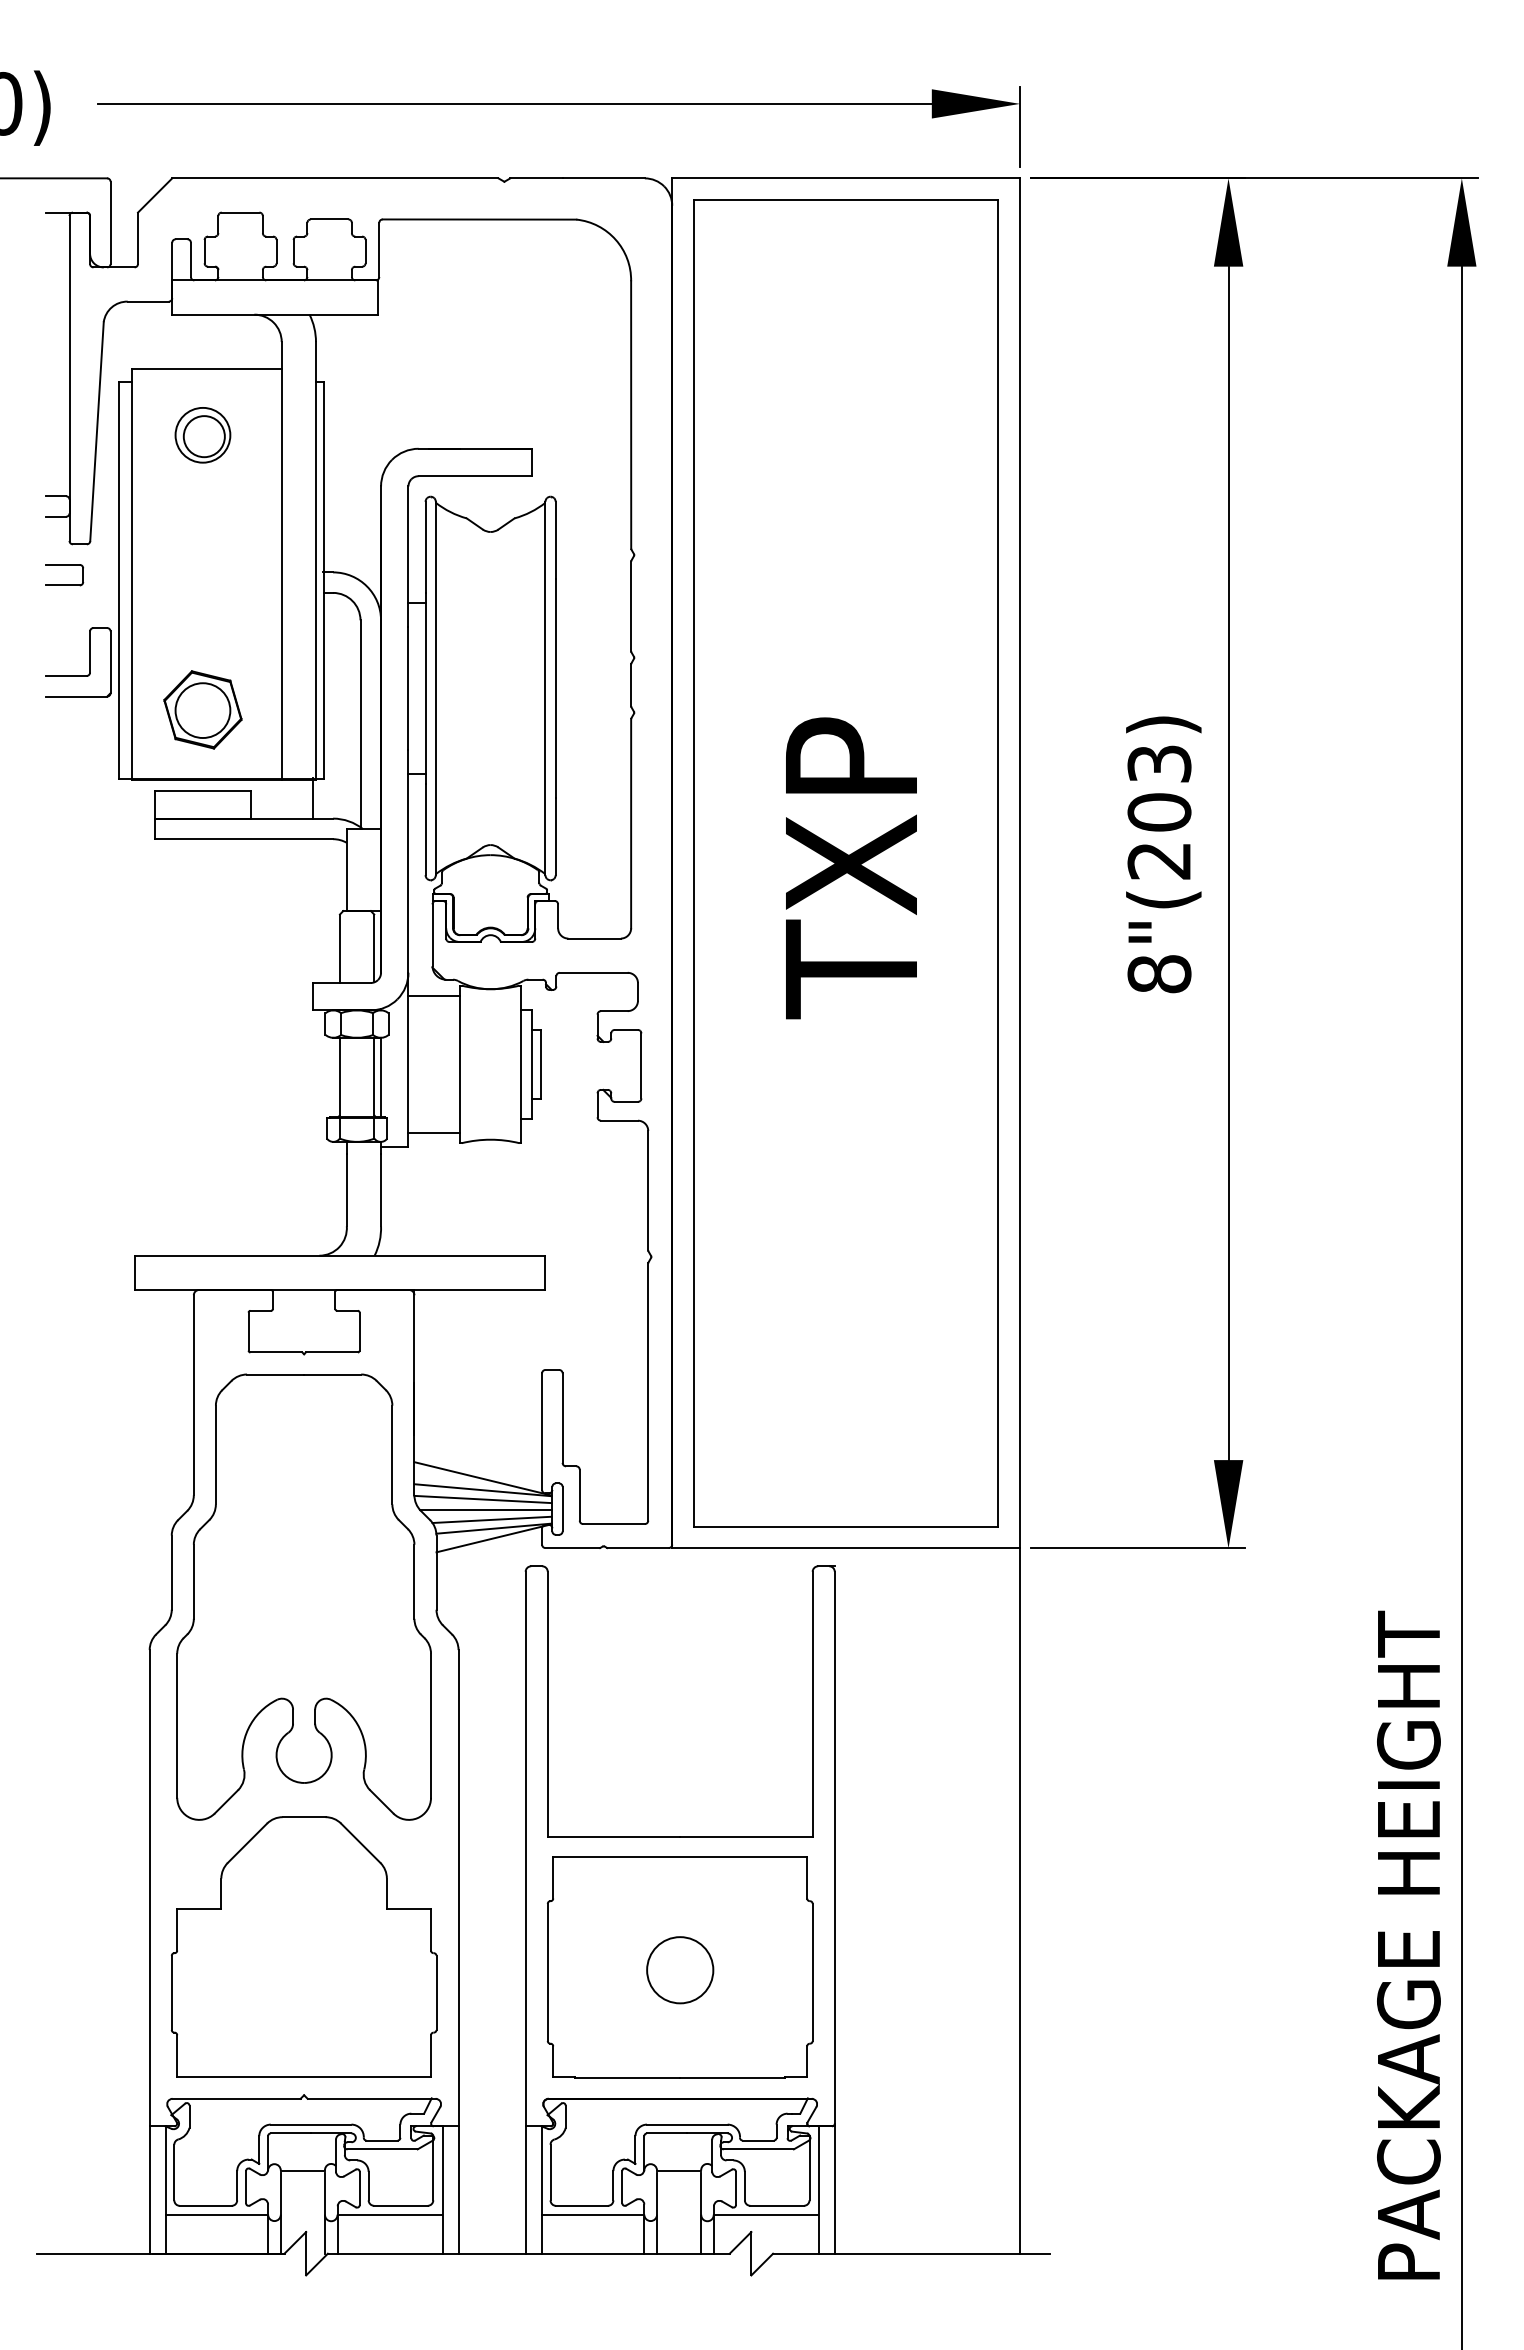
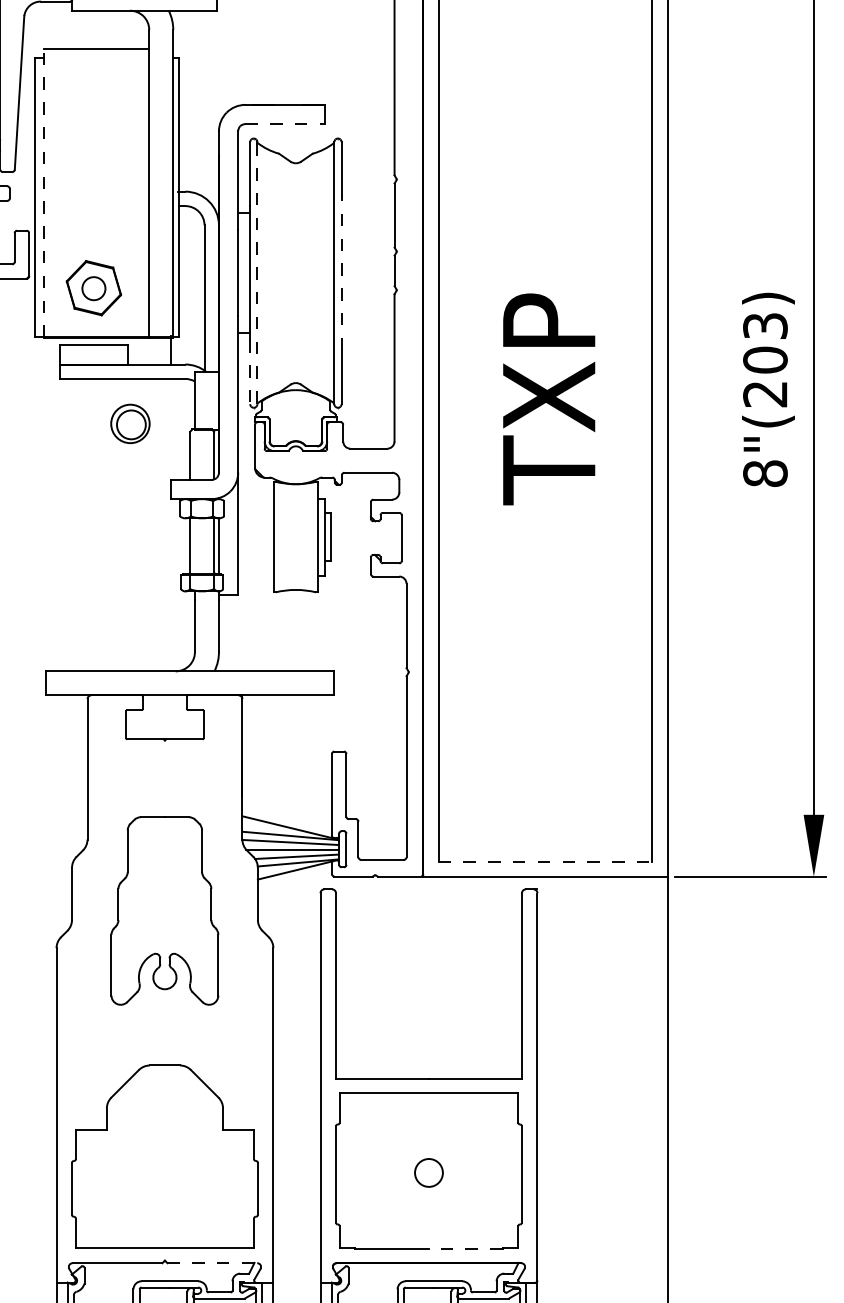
part: (202, 435) -> (130, 424), moved
line: (475, 476) -> (285, 124), solid -> dashed
line: (131, 574) -> (43, 193), solid -> dashed
line: (435, 688) -> (257, 273), solid -> dashed
line: (555, 688) -> (341, 273), solid -> dashed
circle: (202, 710) -> (93, 288), size x0.6
line: (425, 830) -> (250, 372), solid -> dashed
line: (433, 995) -> (255, 488), removed
line: (433, 1132) -> (255, 584), removed
line: (846, 1526) -> (545, 861), solid -> dashed
part: (303, 1596) -> (164, 910), size x0.6
circle: (680, 1970) -> (429, 1173), size x0.6
line: (732, 2078) -> (465, 1248), solid -> dashed
line: (371, 2098) -> (212, 1262), solid -> dashed

